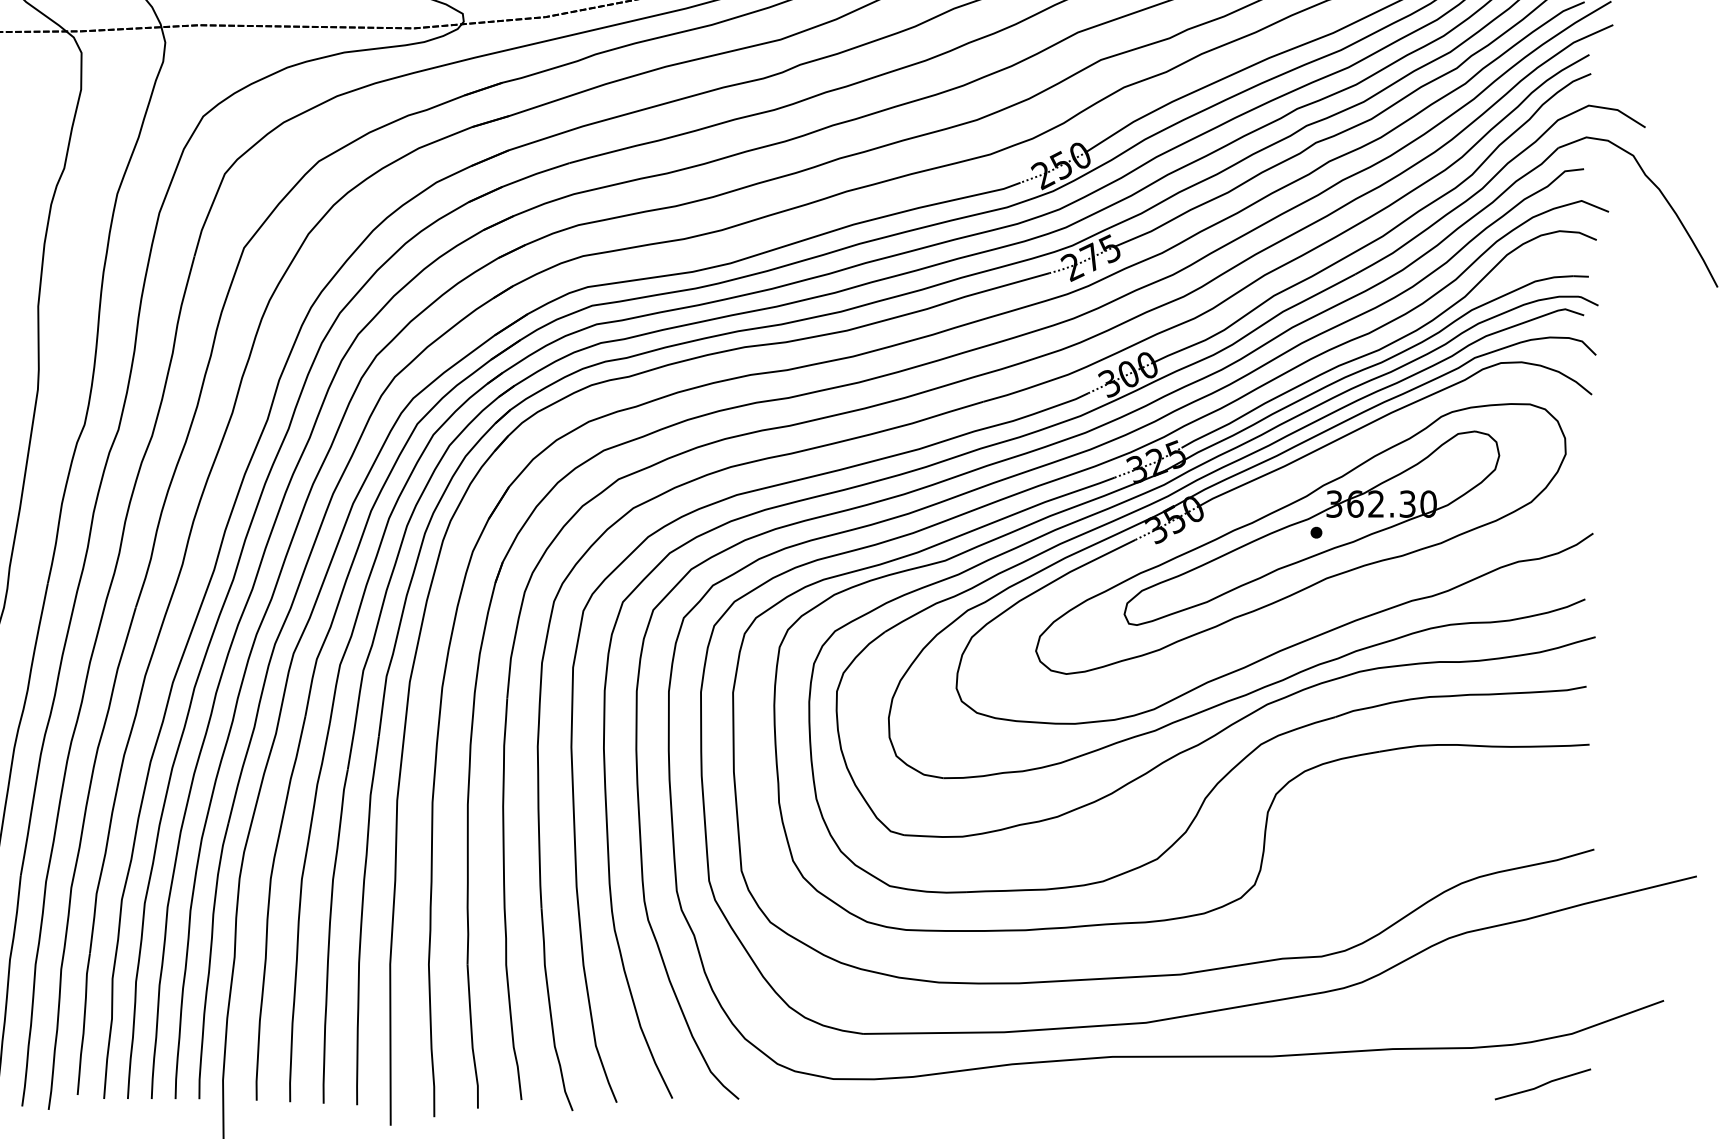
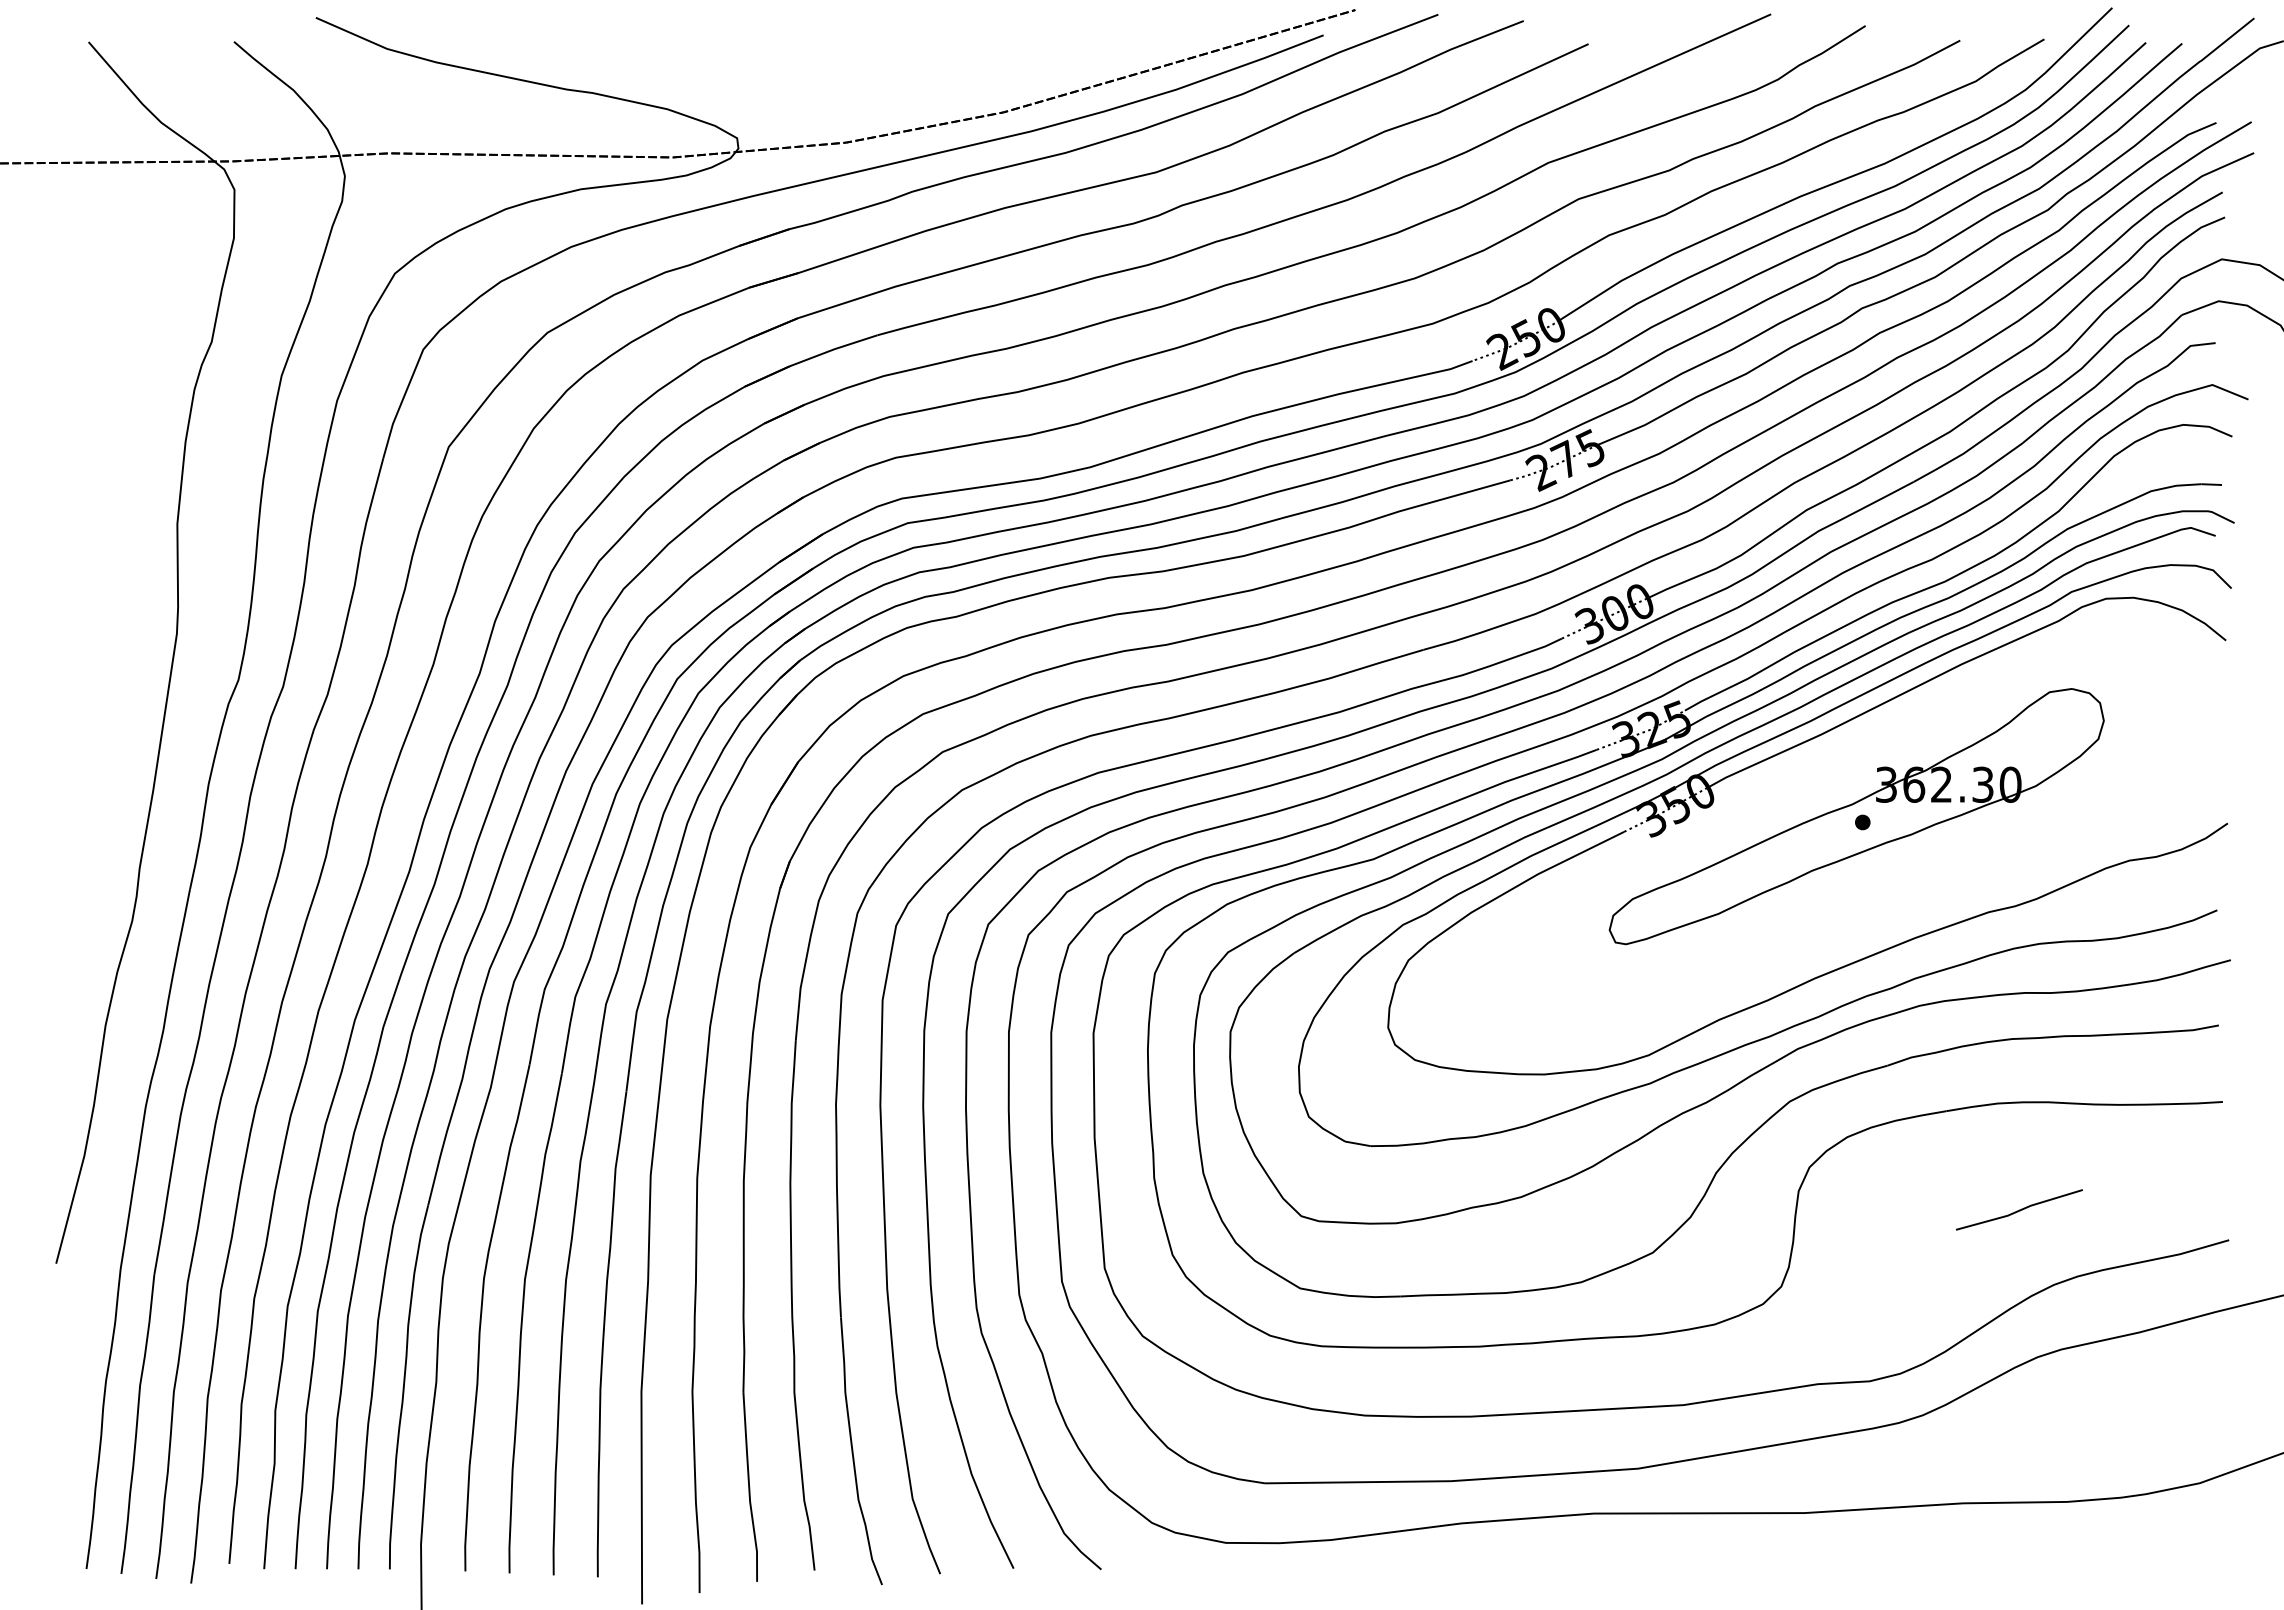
part: (1301, 538) -> (1842, 830), removed
line: (1543, 1084) -> (2019, 1209), moved

